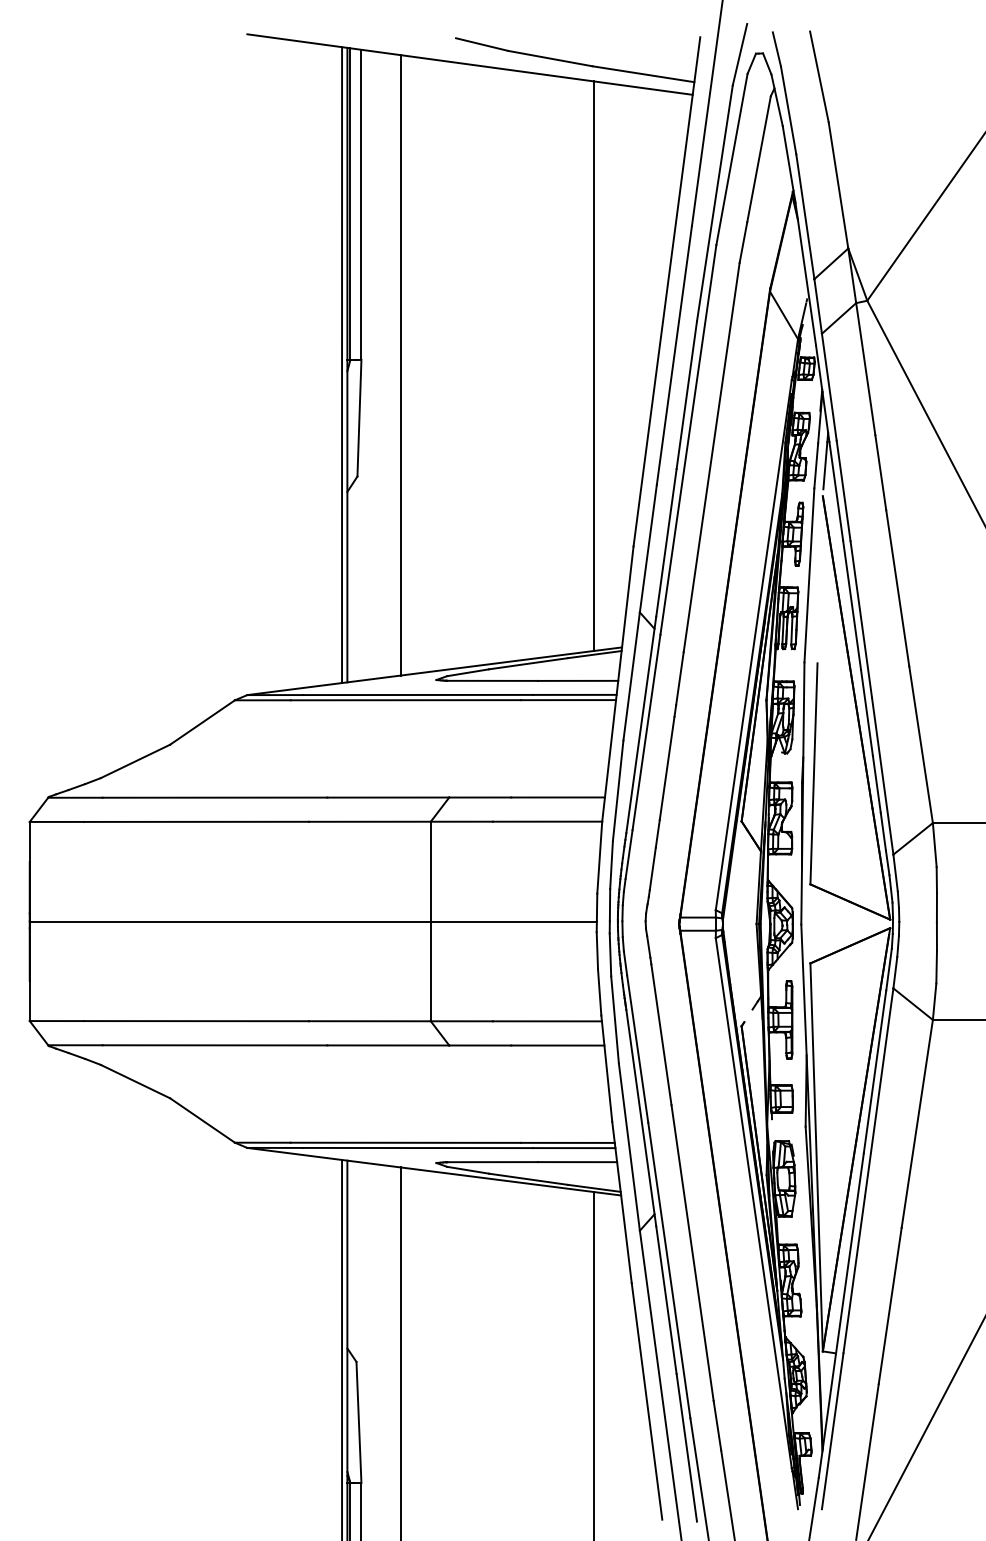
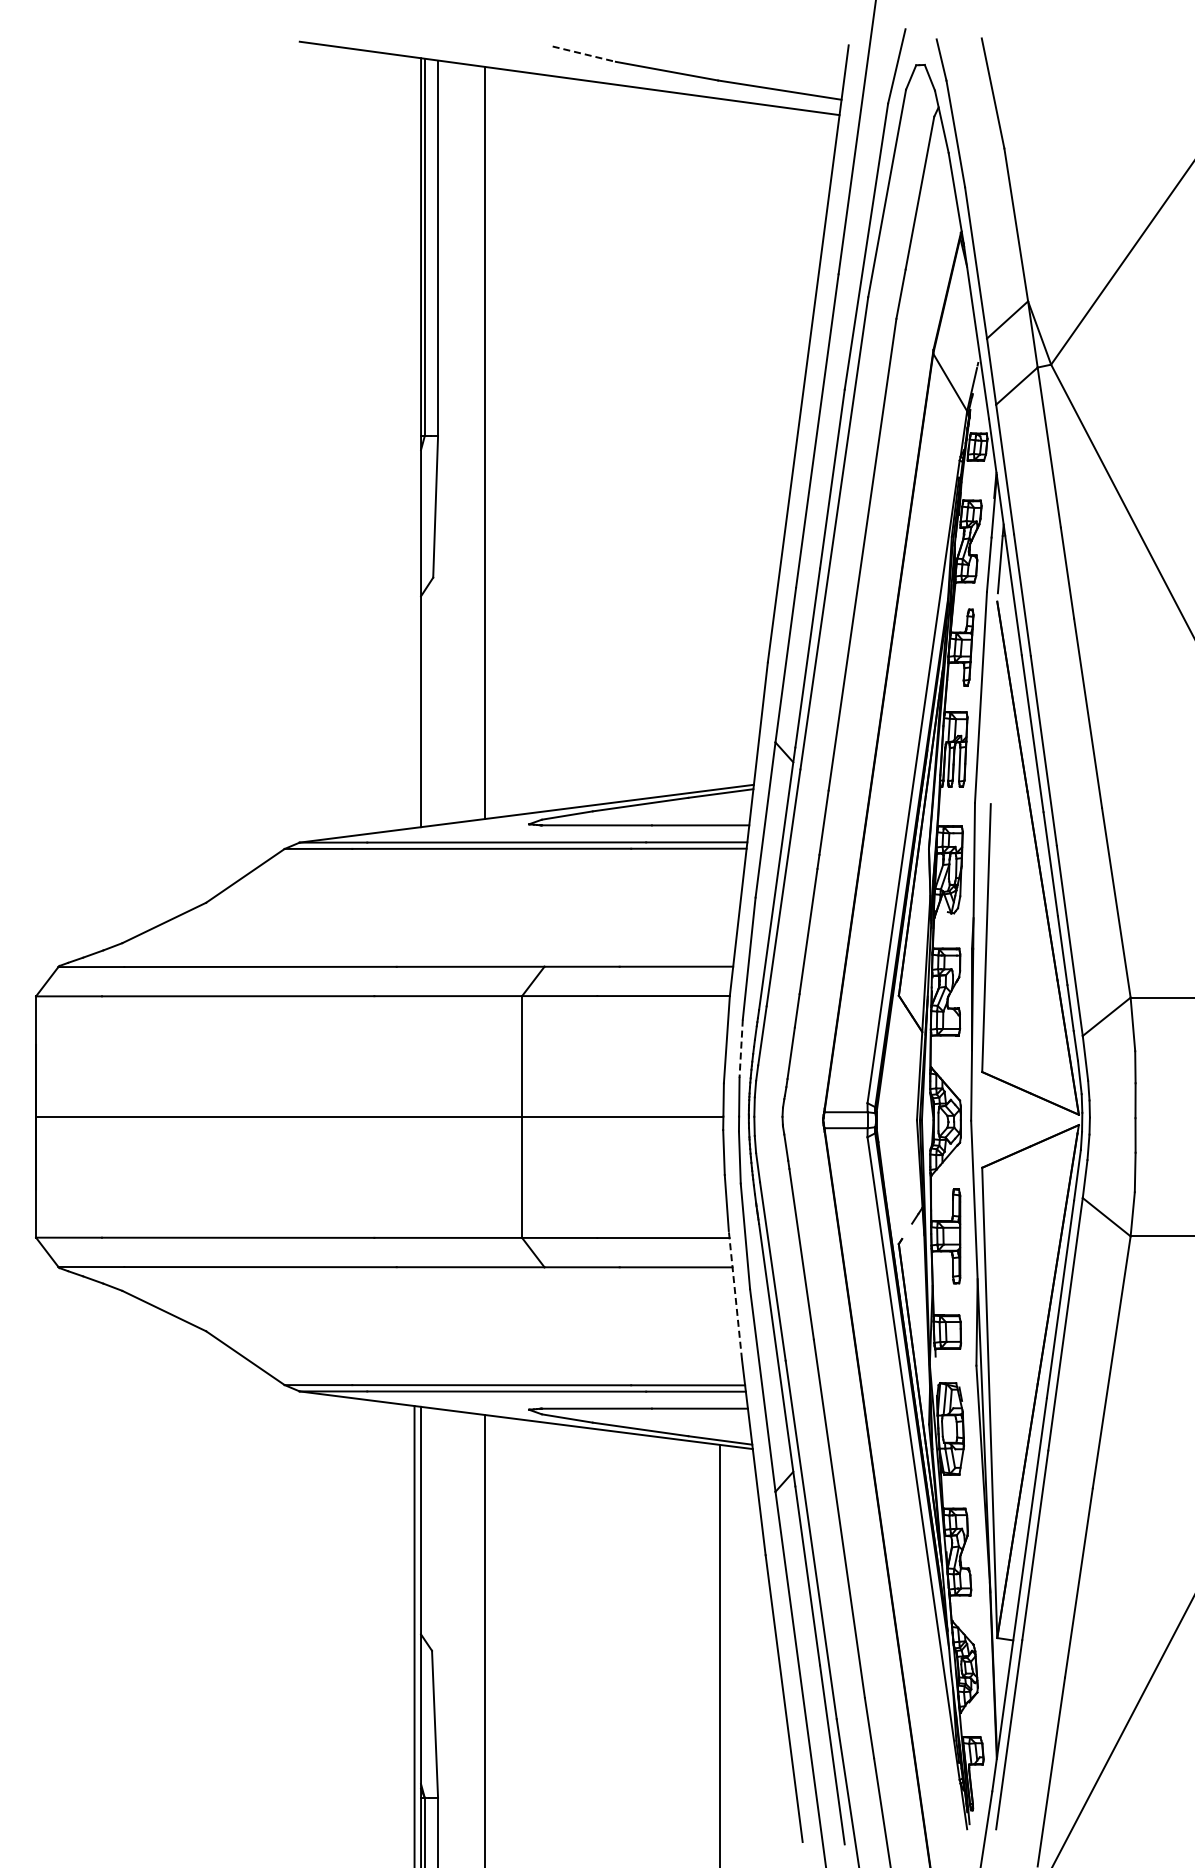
line: (482, 44) -> (584, 54), solid -> dashed
line: (342, 364) -> (414, 442), removed
line: (593, 365) -> (719, 443), removed
line: (611, 865) -> (741, 1049), solid -> dashed
line: (606, 1068) -> (735, 1295), solid -> dashed

